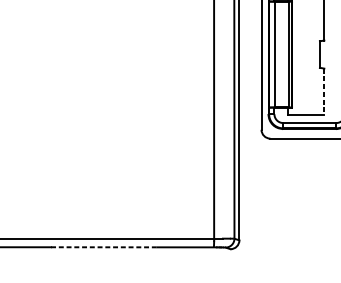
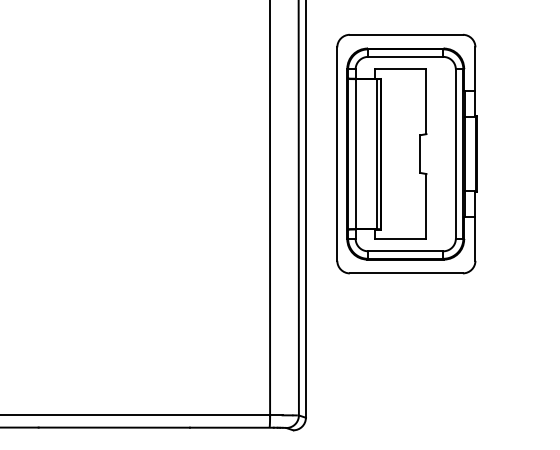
line: (324, 91) -> (426, 206), dashed -> solid
line: (104, 247) -> (114, 427), dashed -> solid

